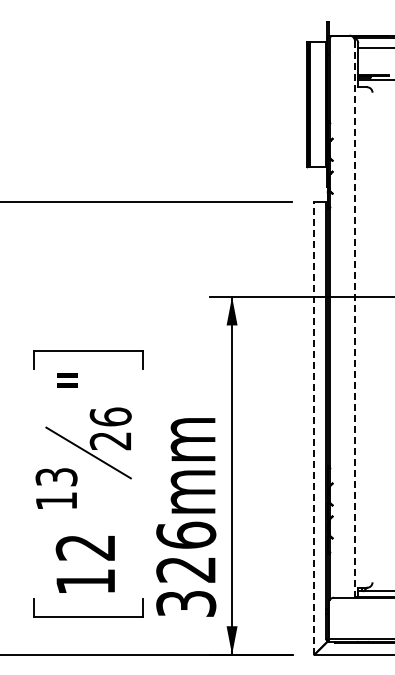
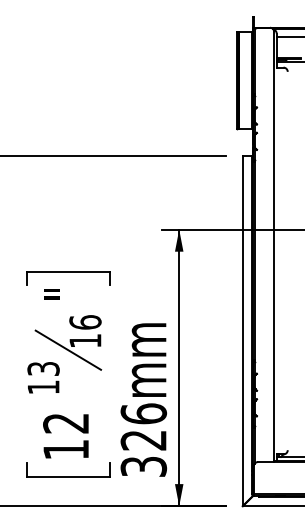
line: (354, 319) -> (273, 247), dashed -> solid
line: (314, 428) -> (242, 331), dashed -> solid
text: (110, 441) -> (85, 341), 26 -> 16

